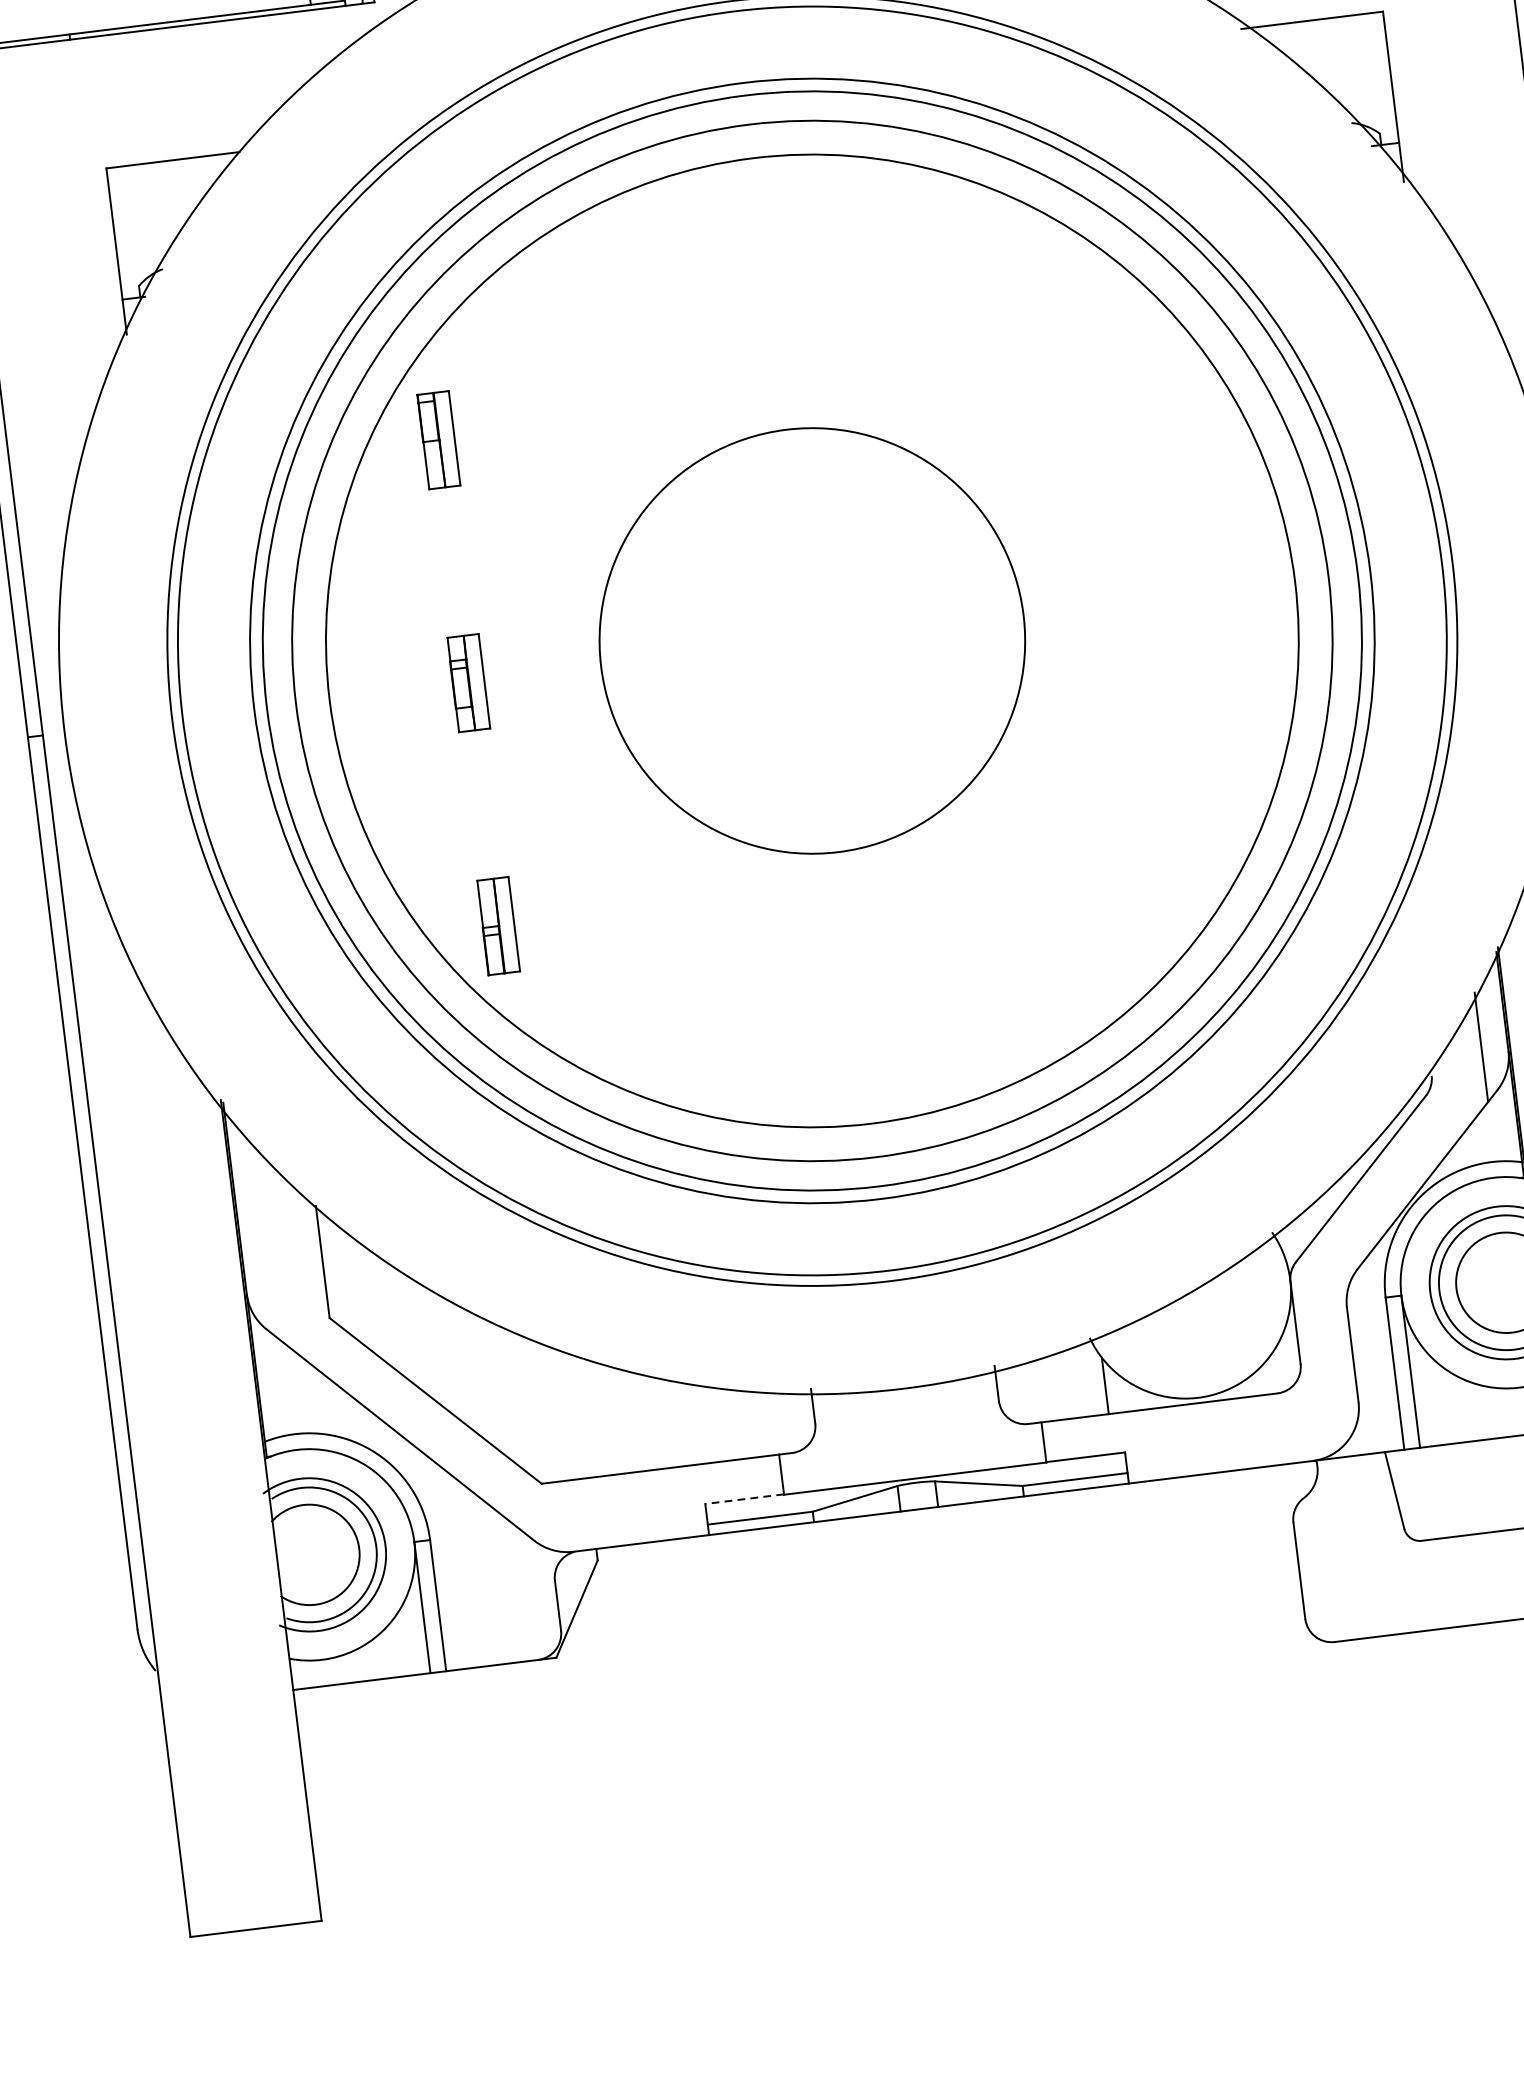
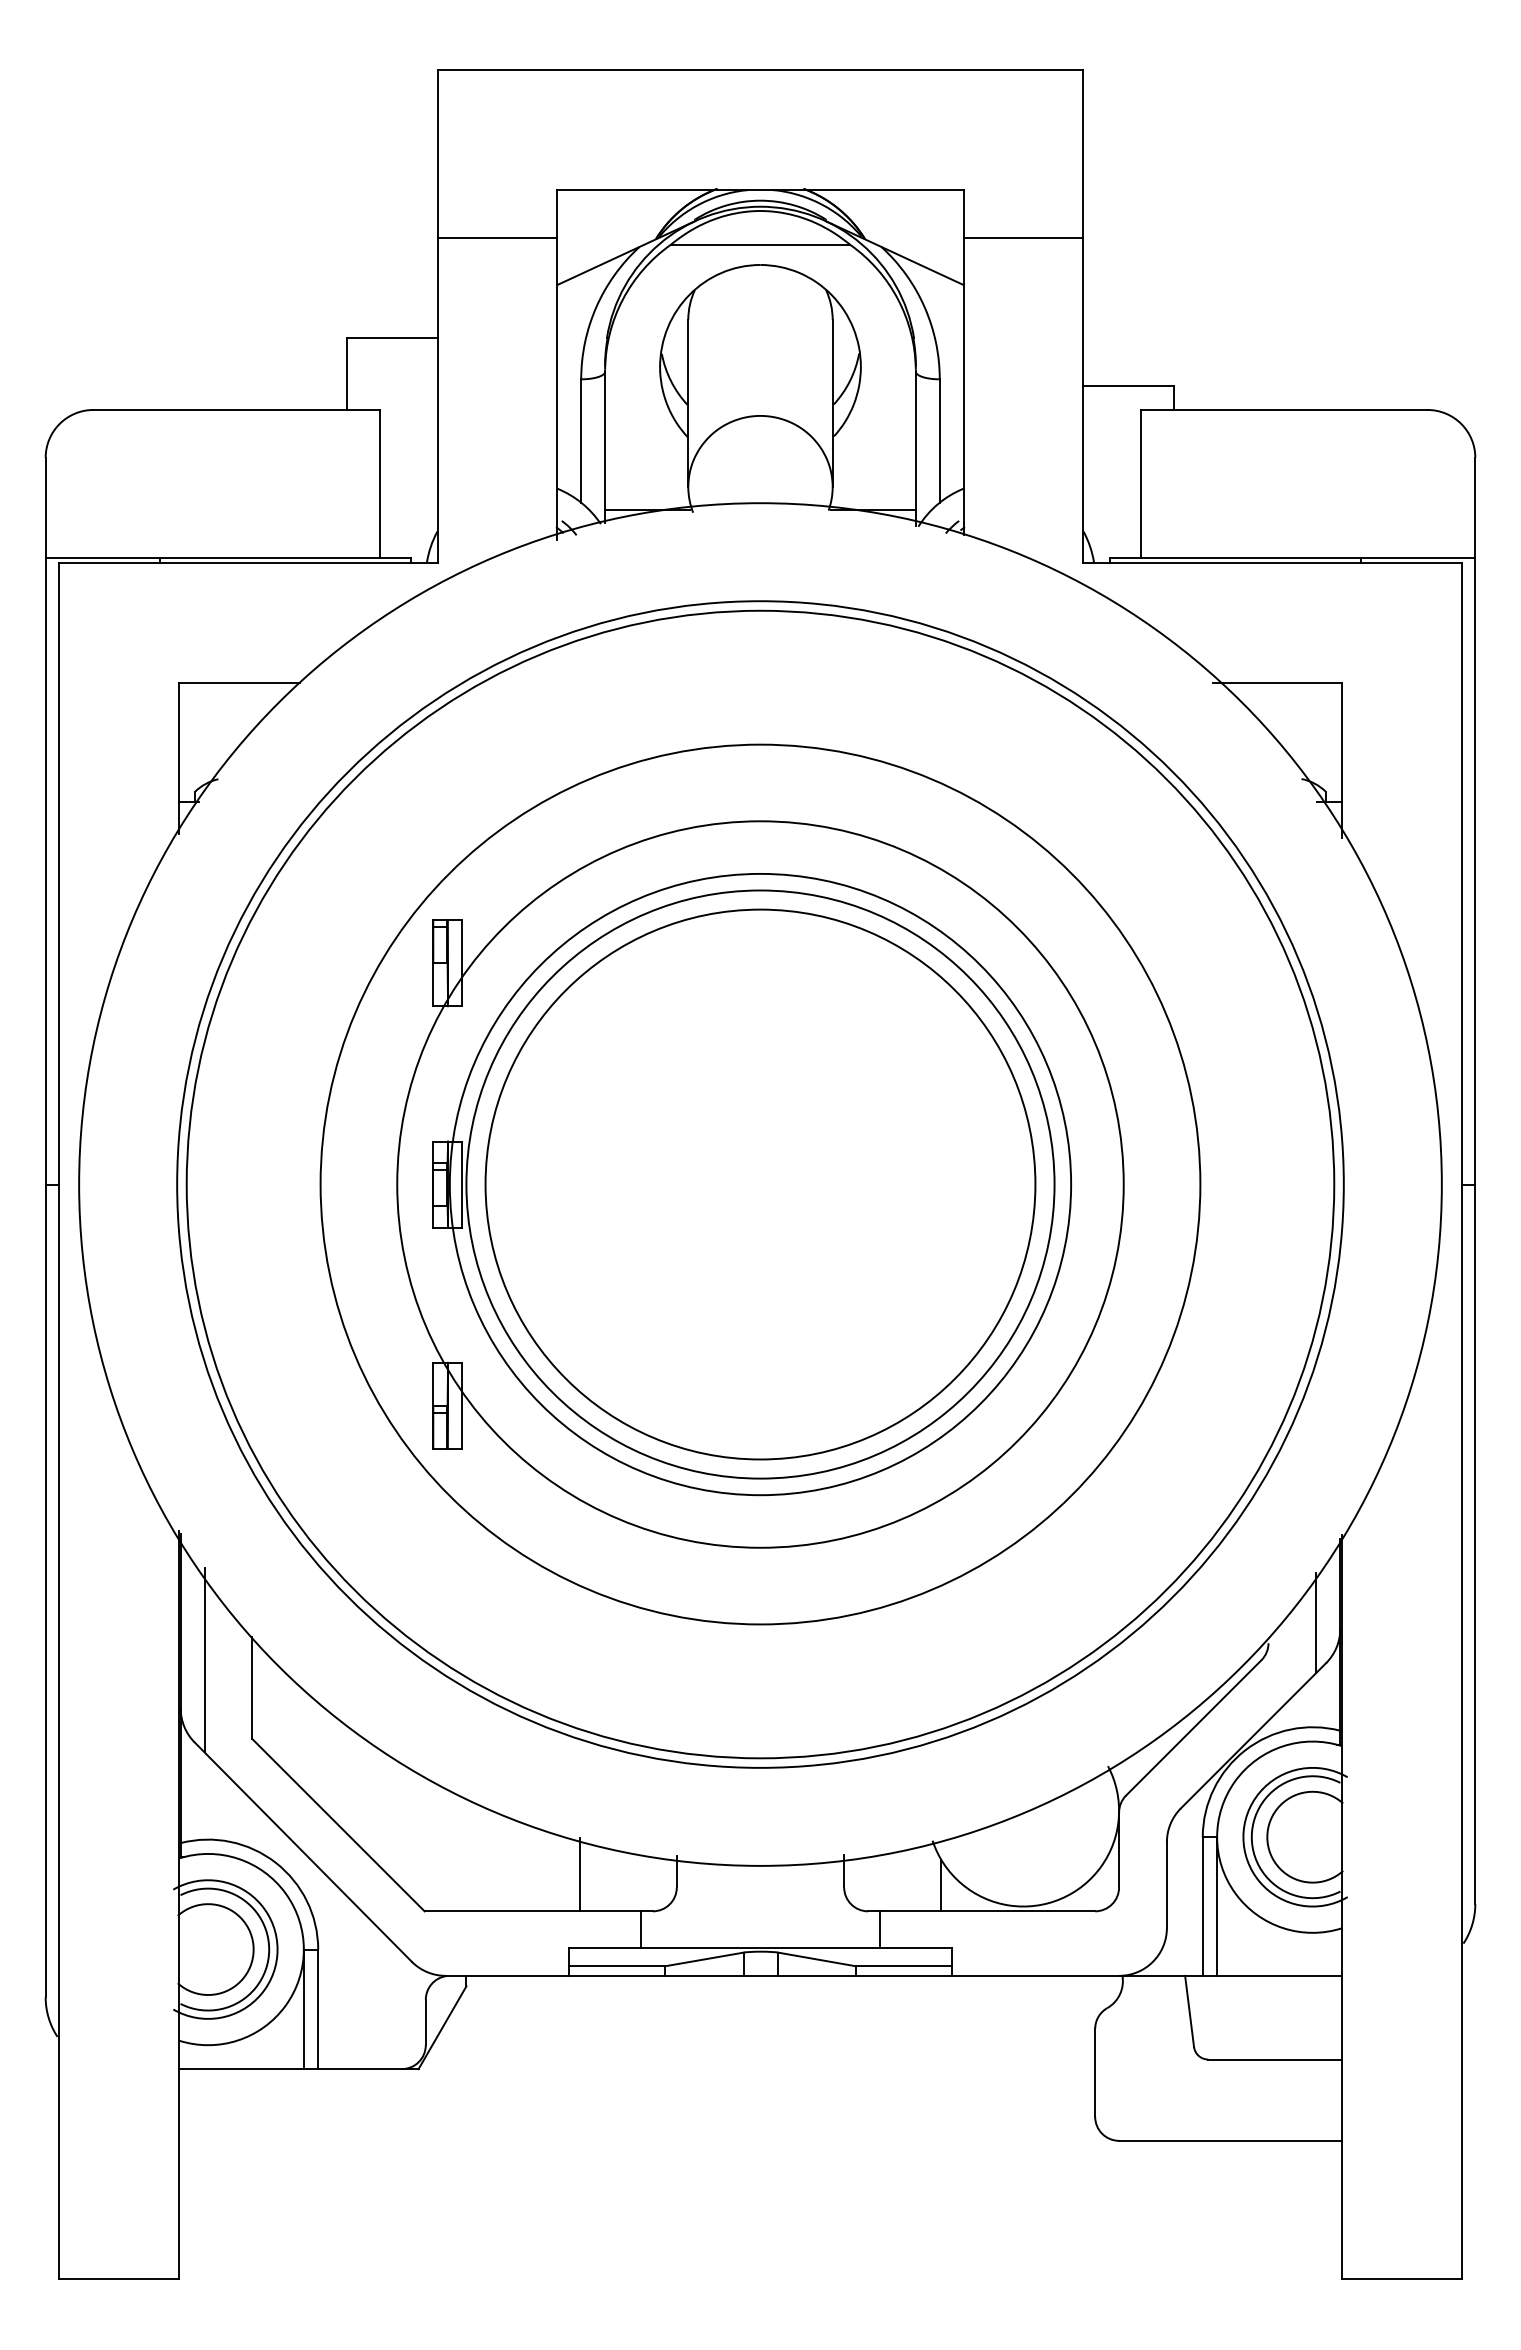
circle: (812, 640) -> (760, 1184), size x0.62
circle: (812, 640) -> (760, 1184), size x0.62
circle: (812, 640) -> (760, 1184), size x0.71
circle: (812, 640) -> (760, 1184), size x1.43
line: (266, 1238) -> (204, 1660), added
line: (706, 1422) -> (579, 1874), added
line: (745, 1499) -> (605, 1947), dashed -> solid

